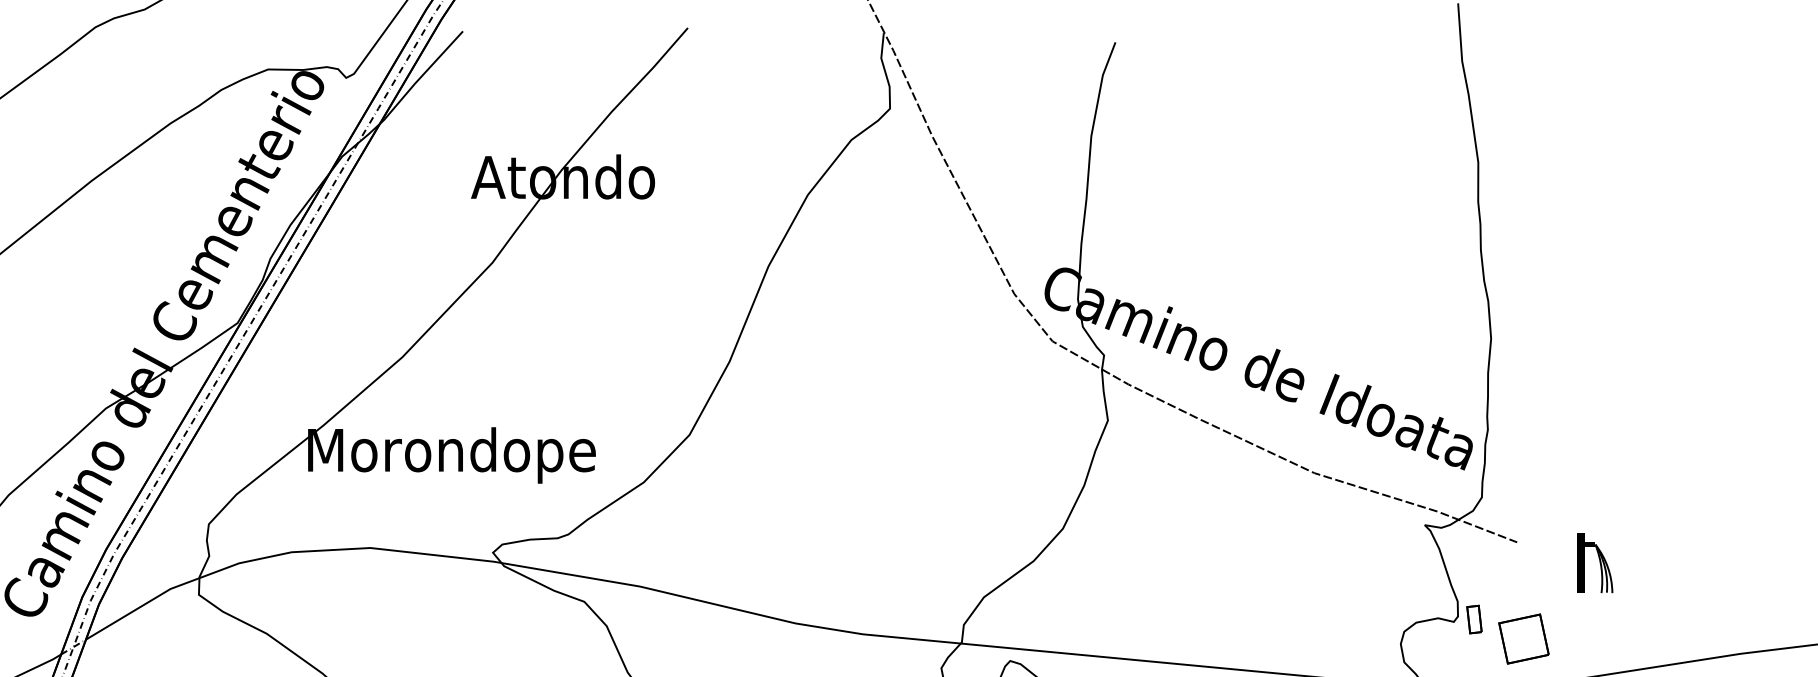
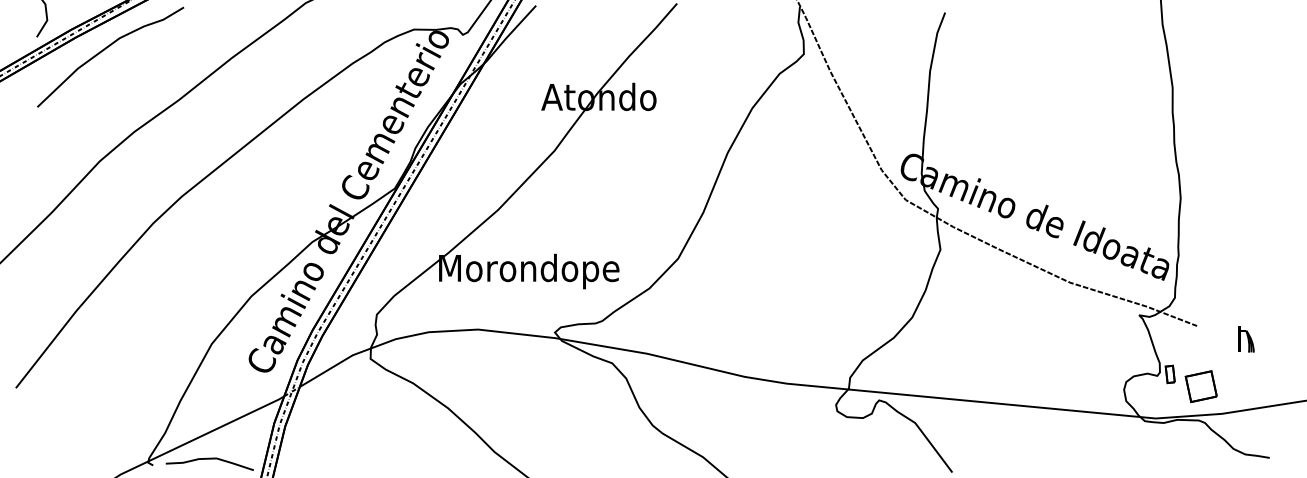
part: (1596, 563) -> (1246, 339), size x0.71

